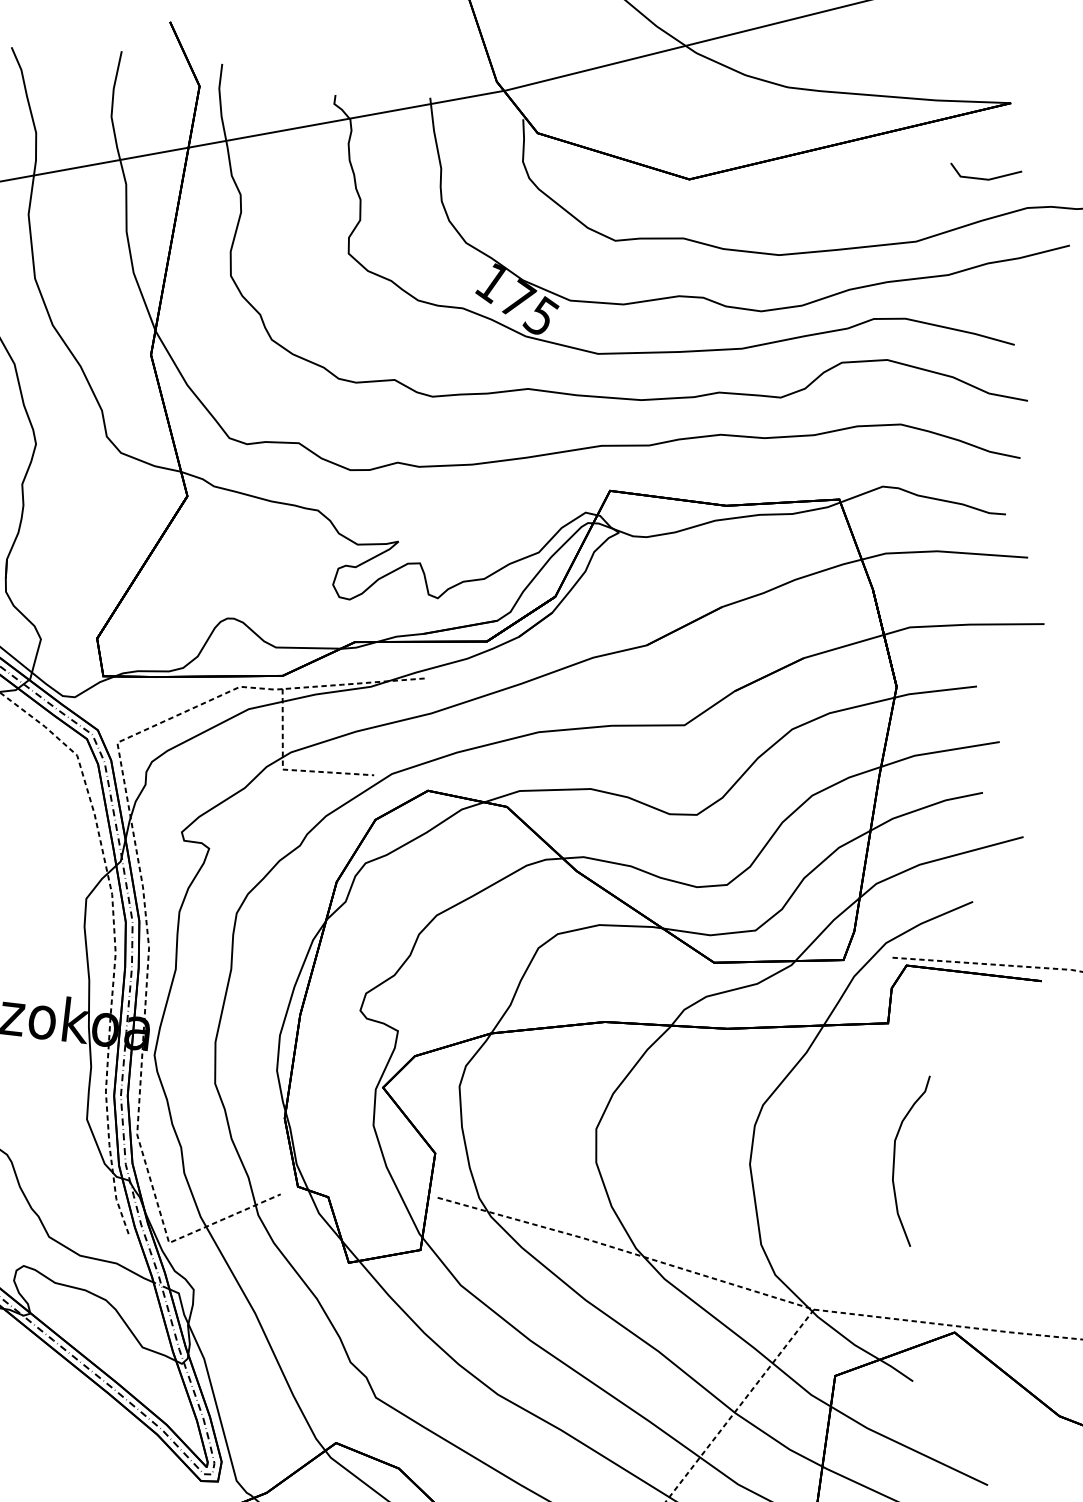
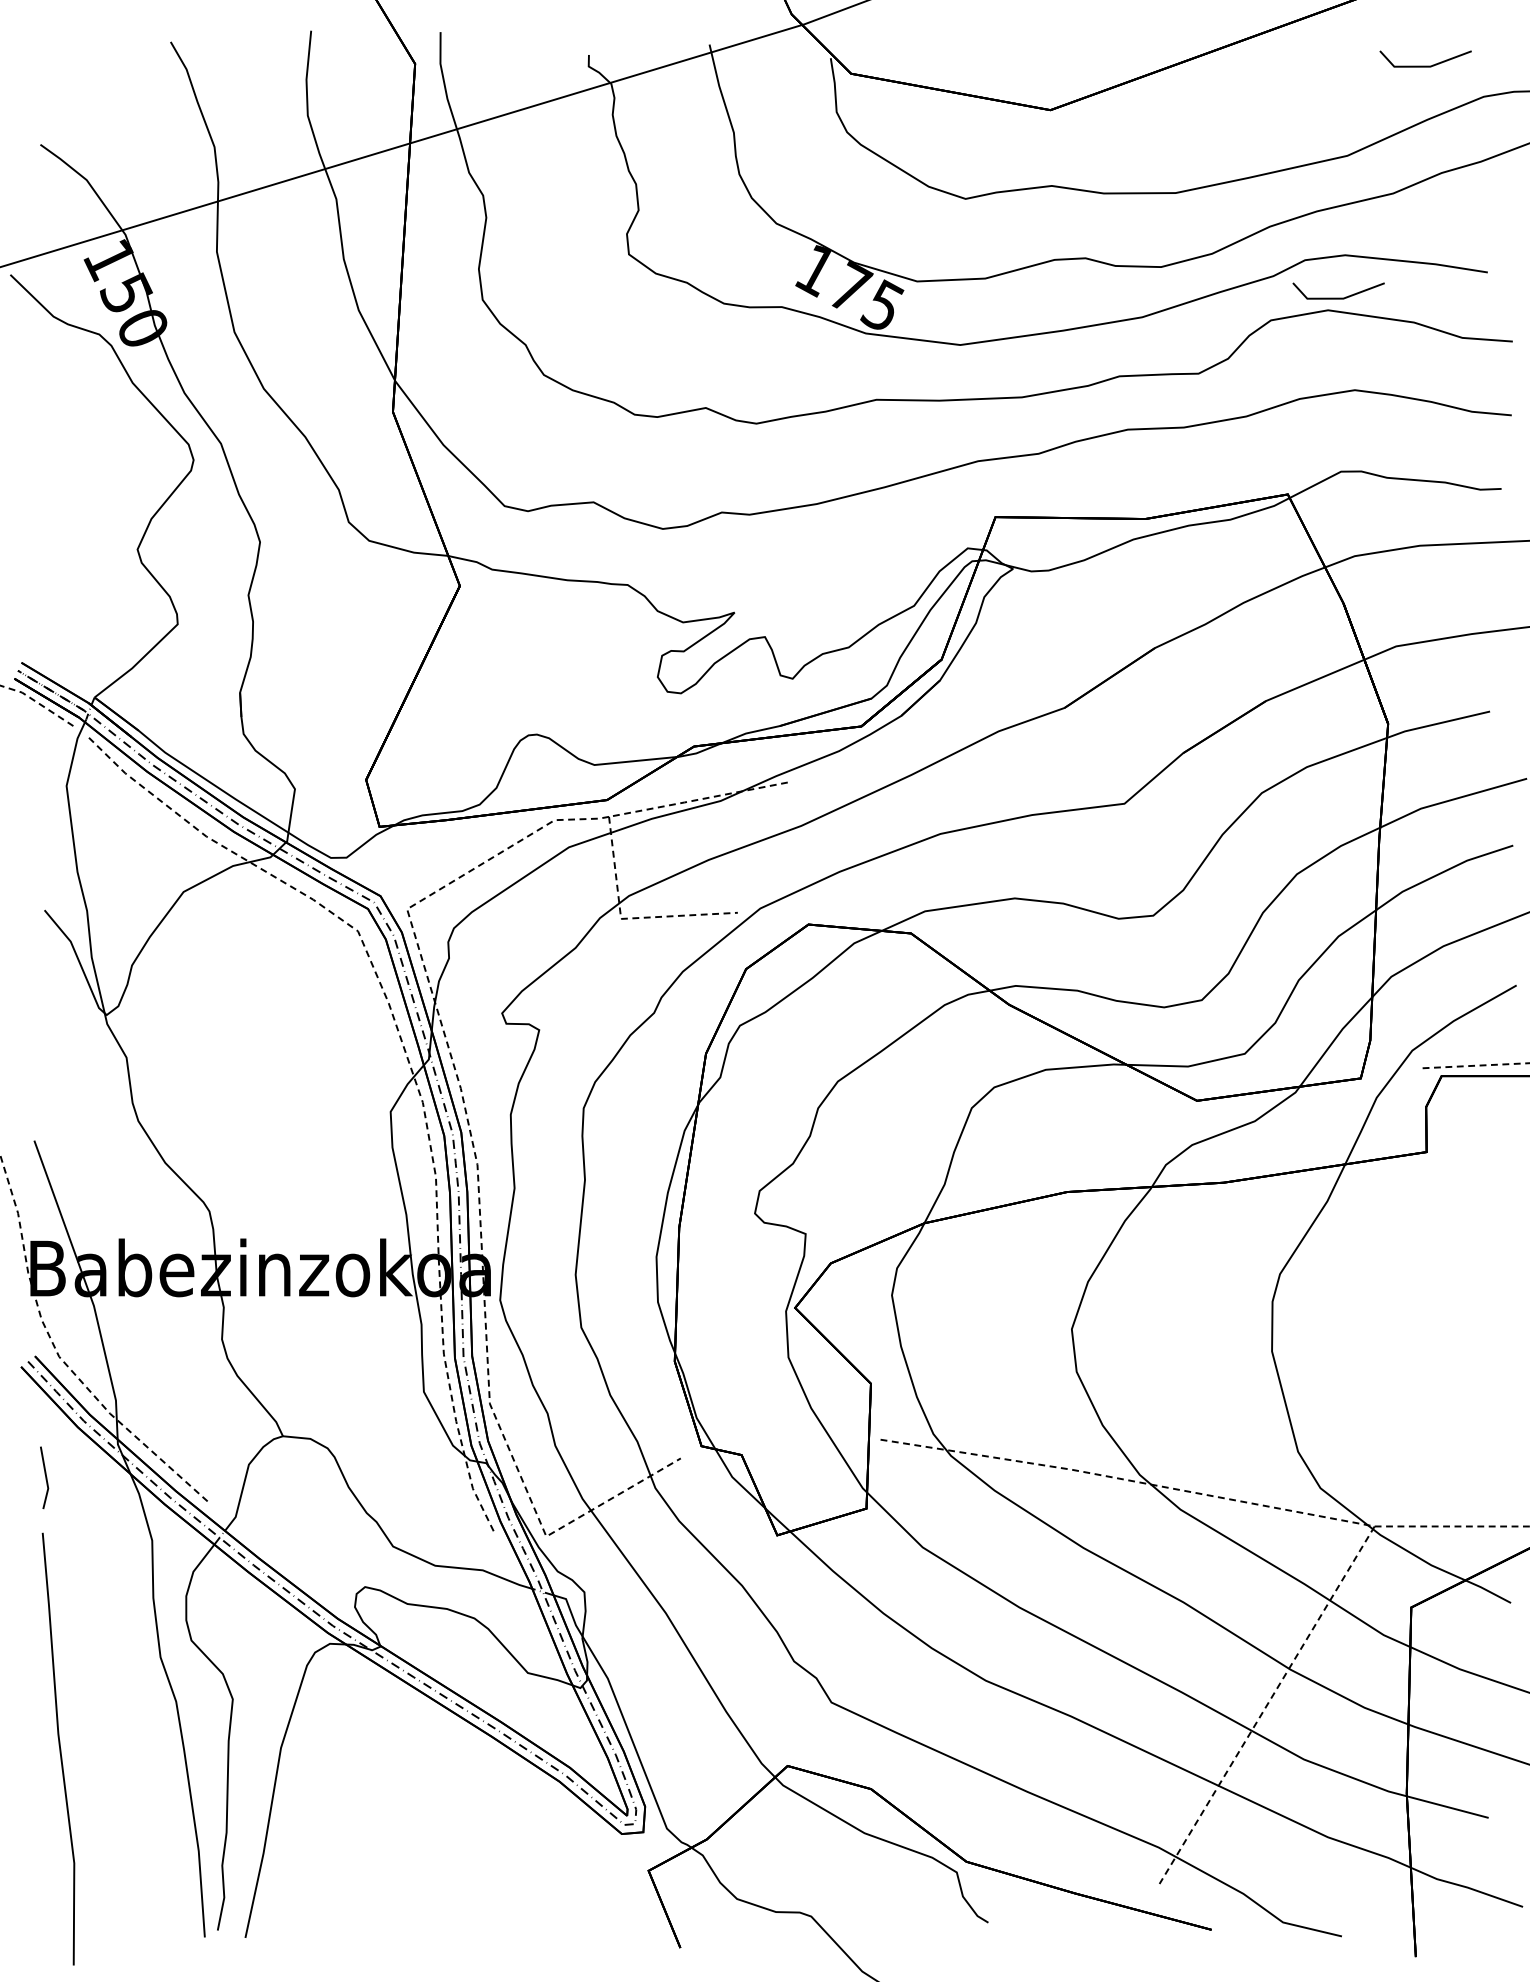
line: (896, 350) -> (1338, 297), added
curve: (895, 1159) -> (1455, 1323), removed

